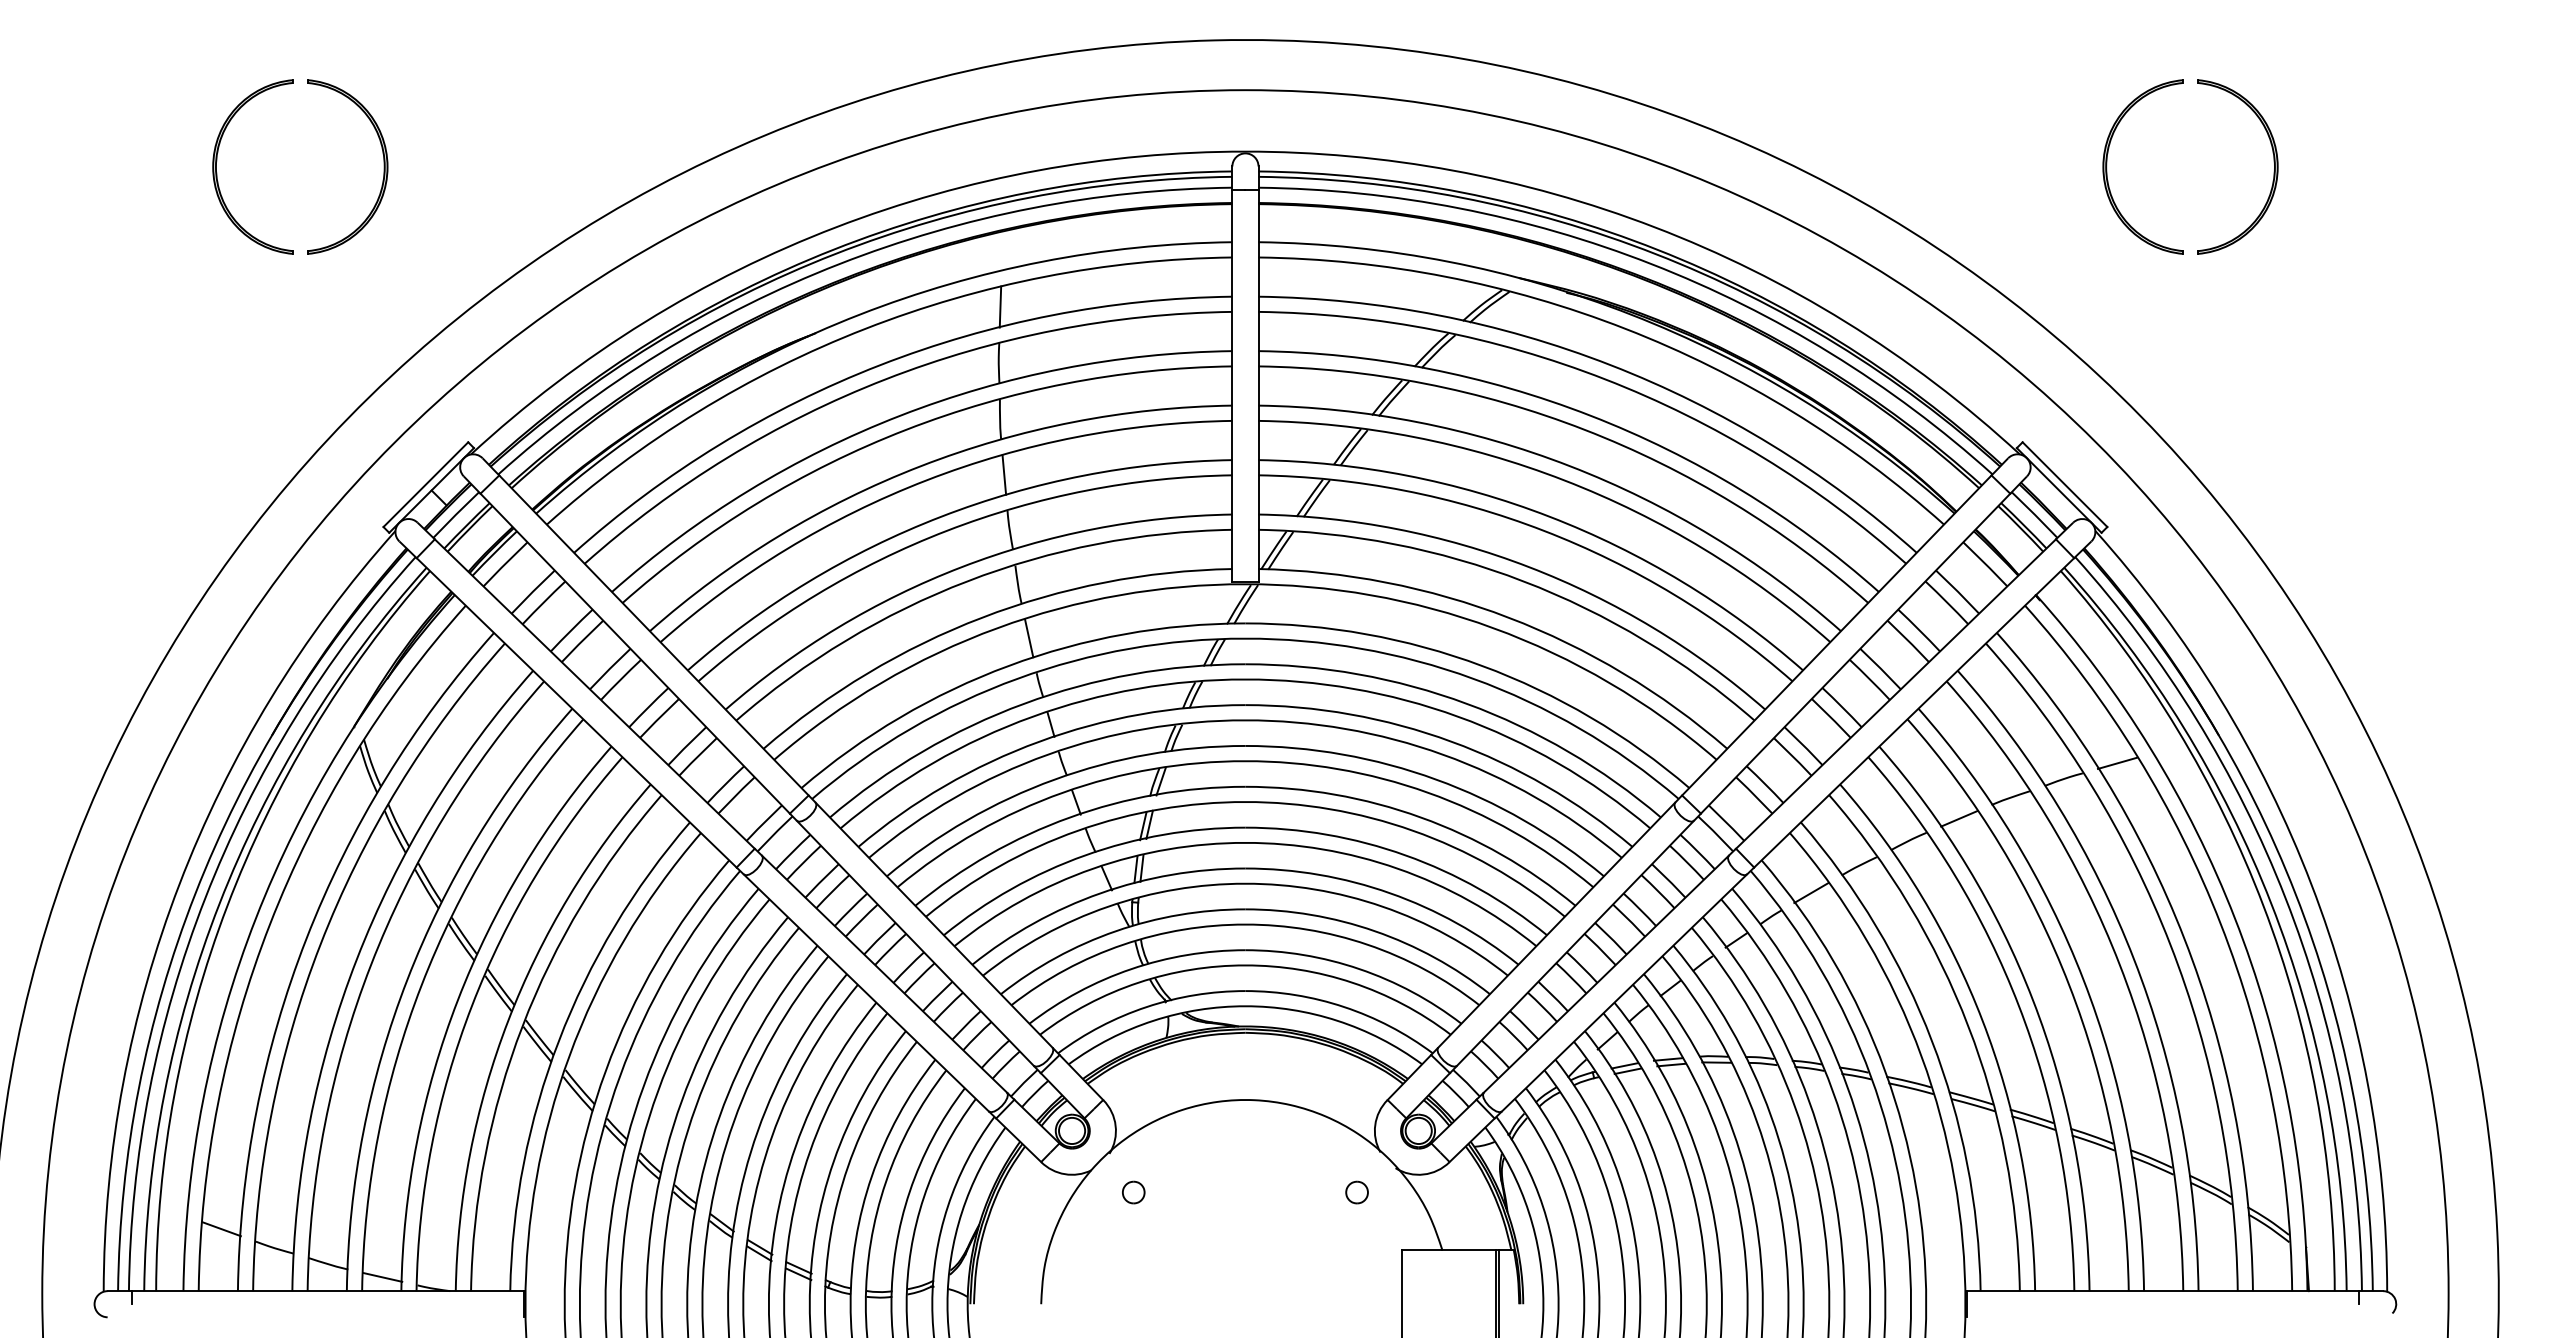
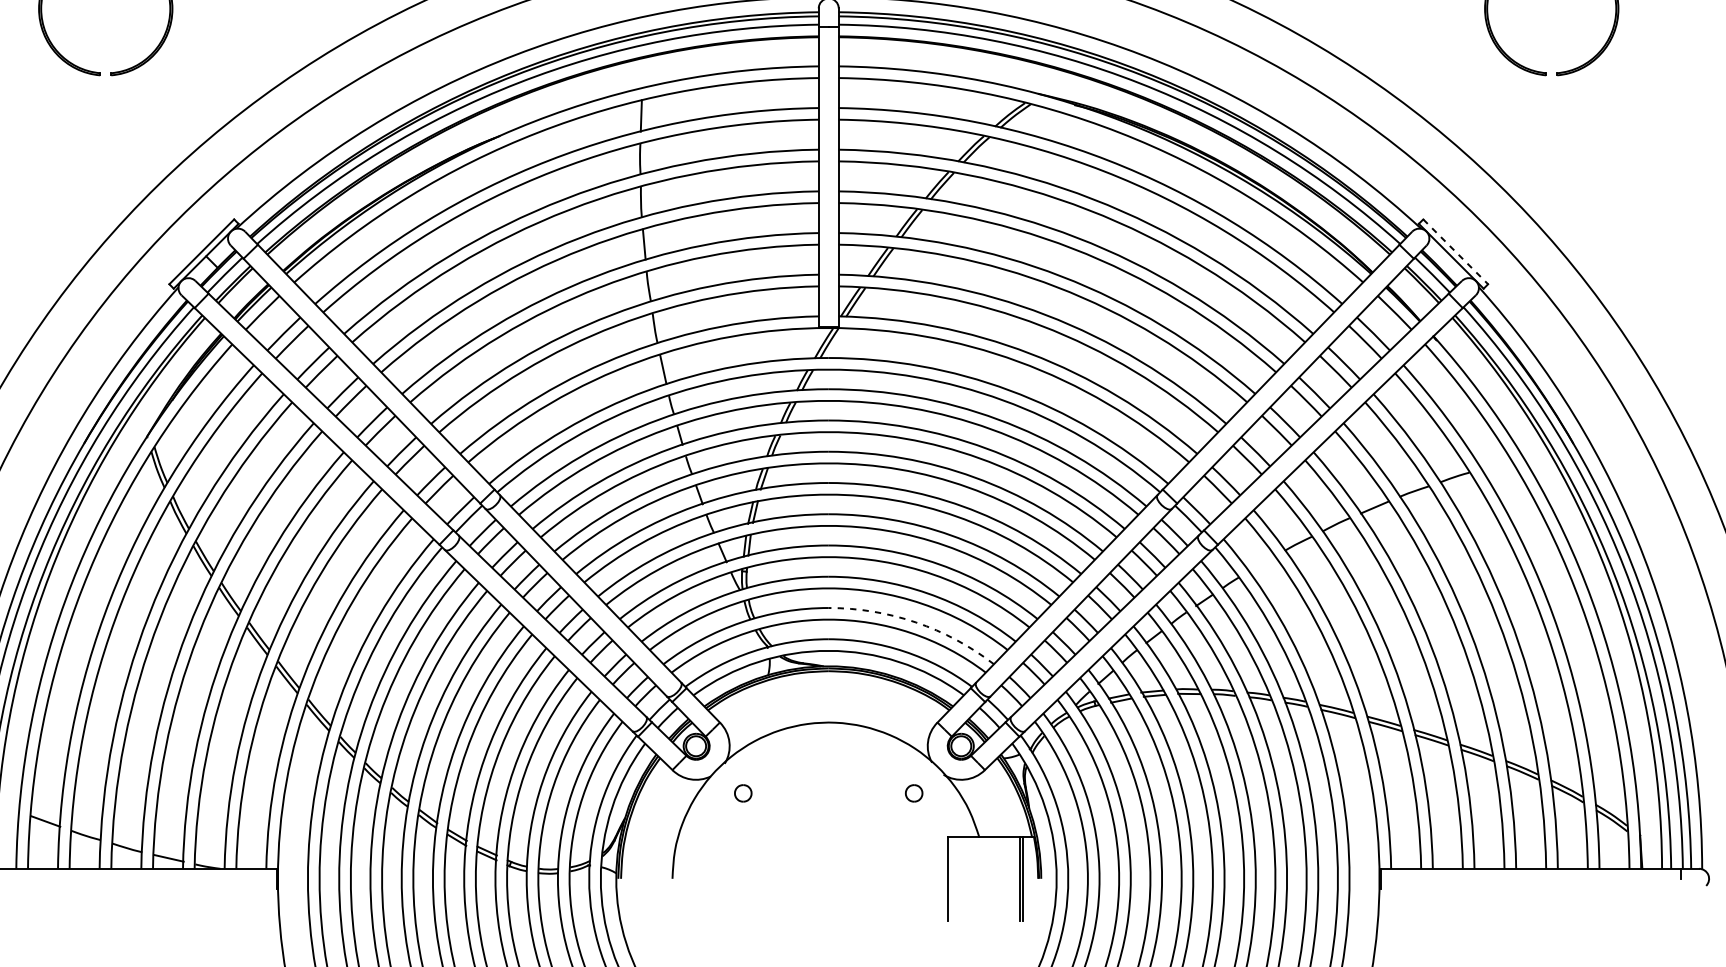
line: (2065, 484) -> (1456, 251), solid -> dashed
line: (2117, 762) -> (1495, 464), removed
line: (1811, 893) -> (1261, 564), removed
arc: (1359, 969) -> (915, 622), solid -> dashed

